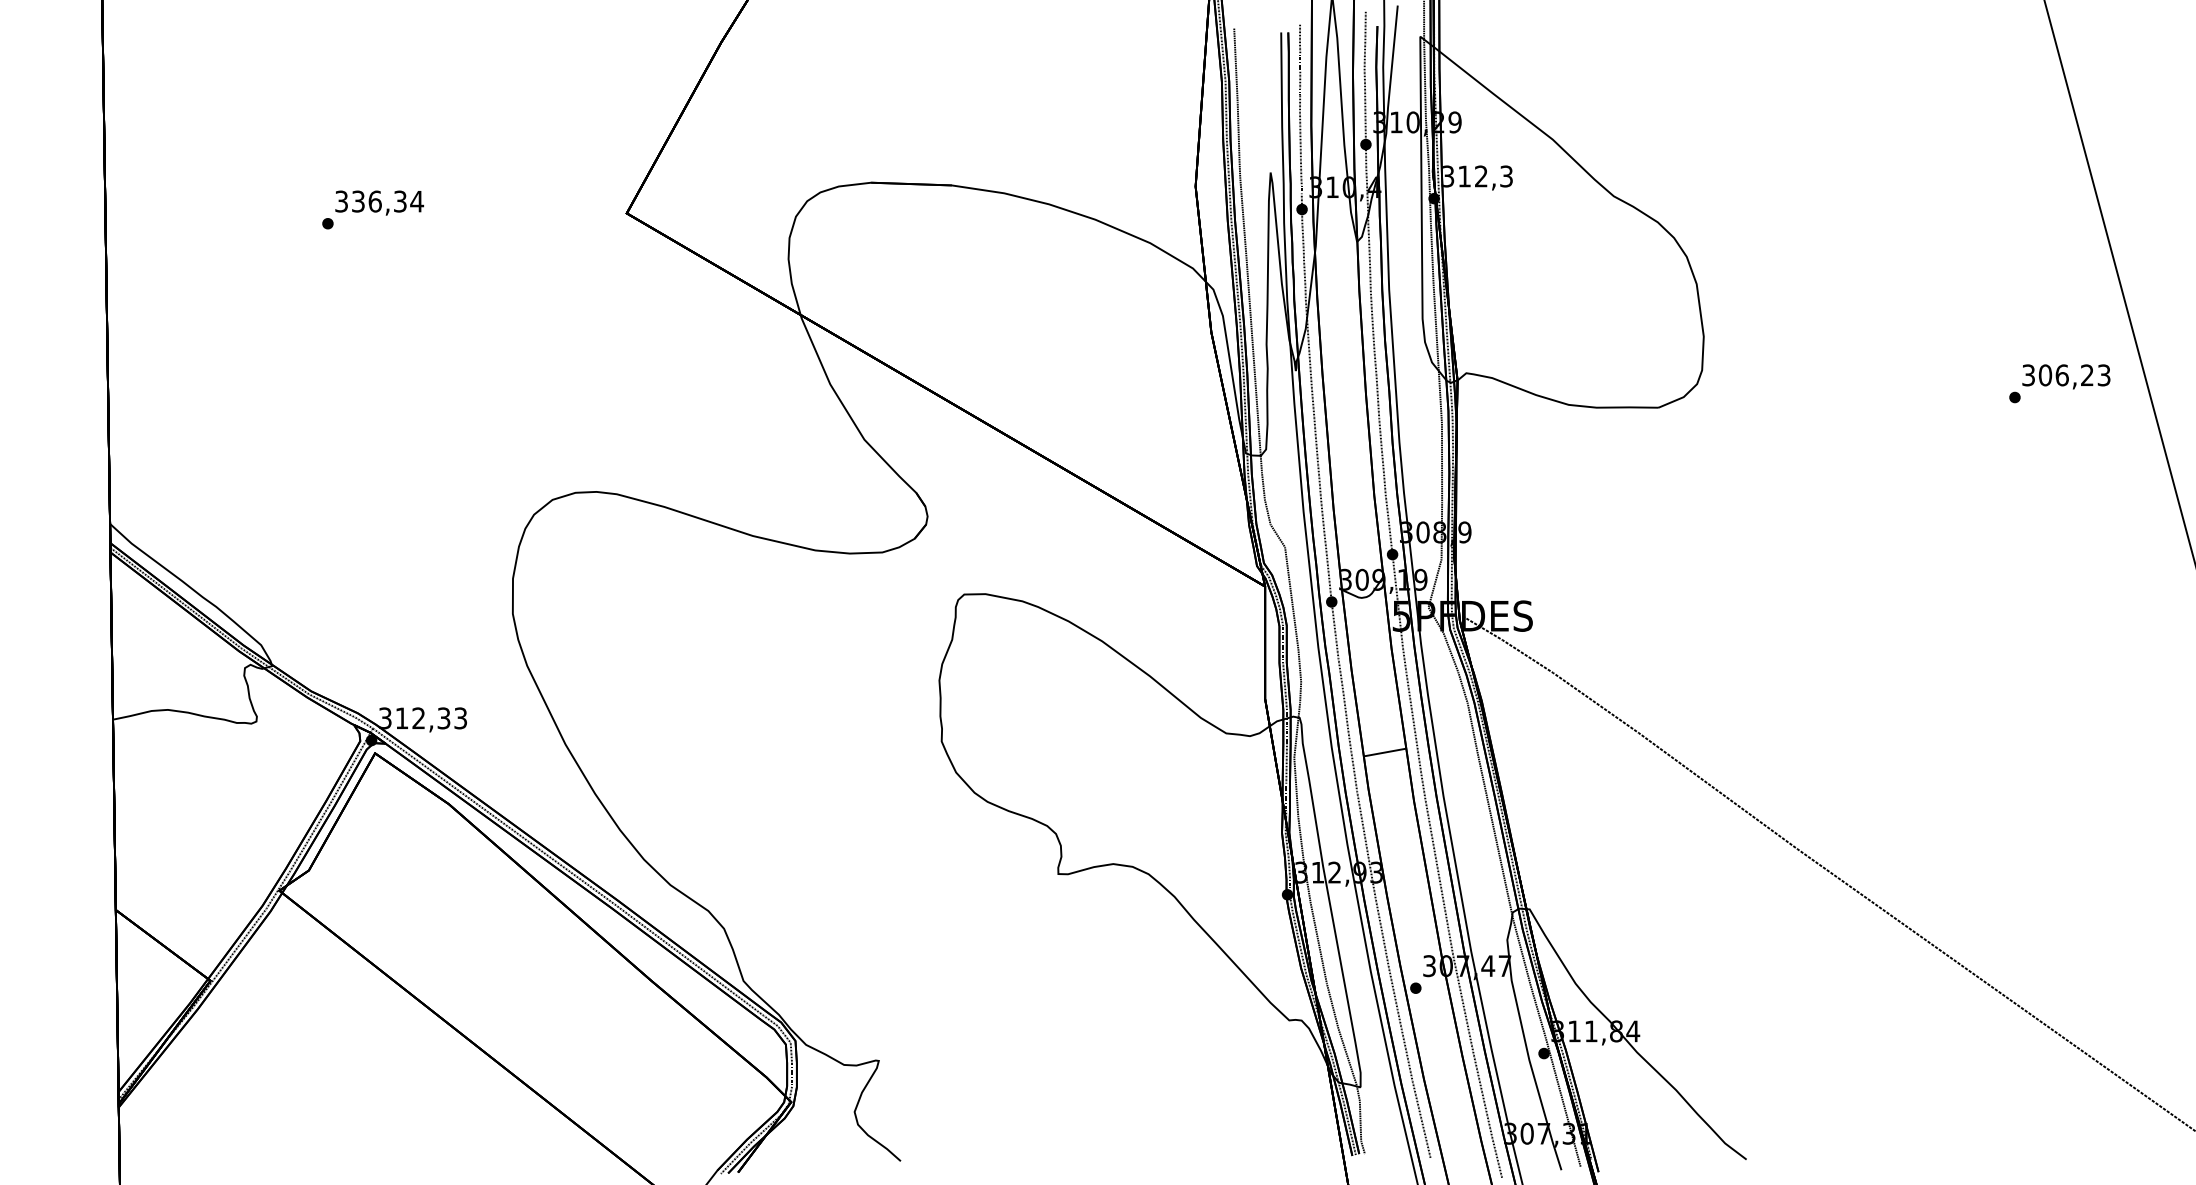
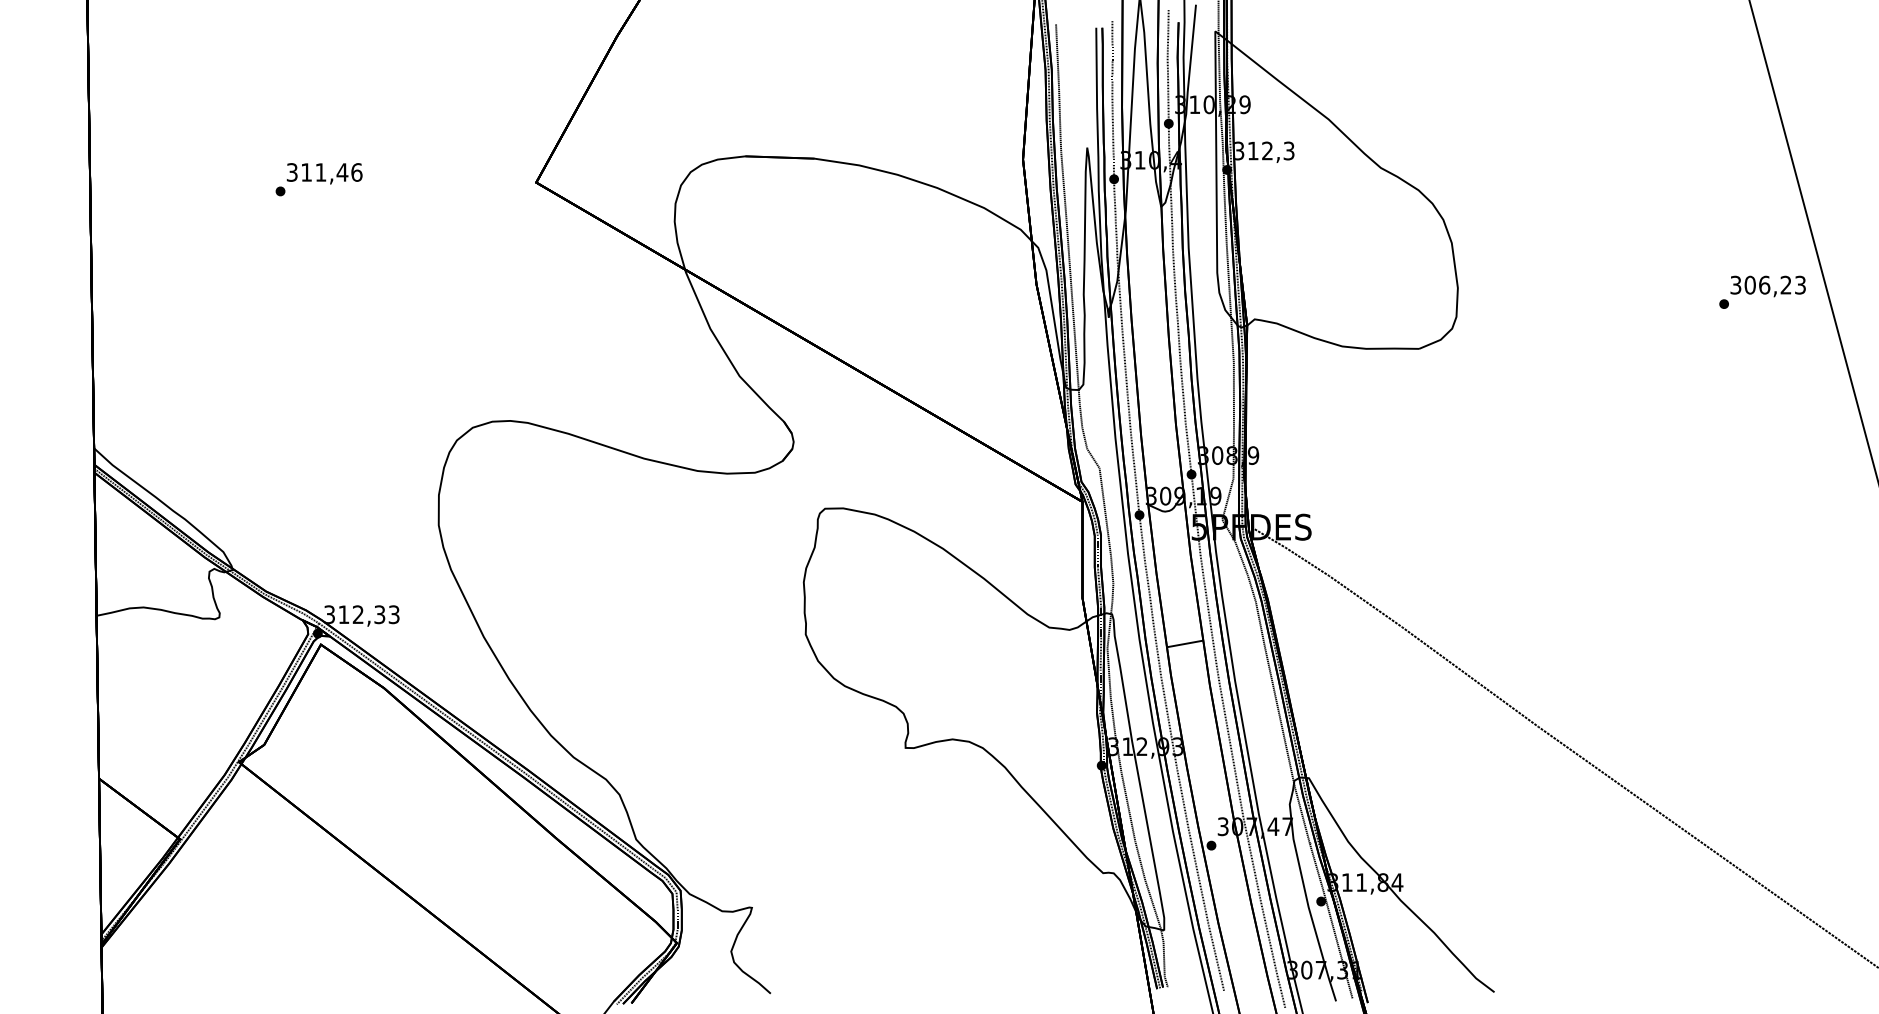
text: (387, 201) -> (331, 172), 336,34 -> 311,46
text: (2059, 382) -> (1762, 291), moved

